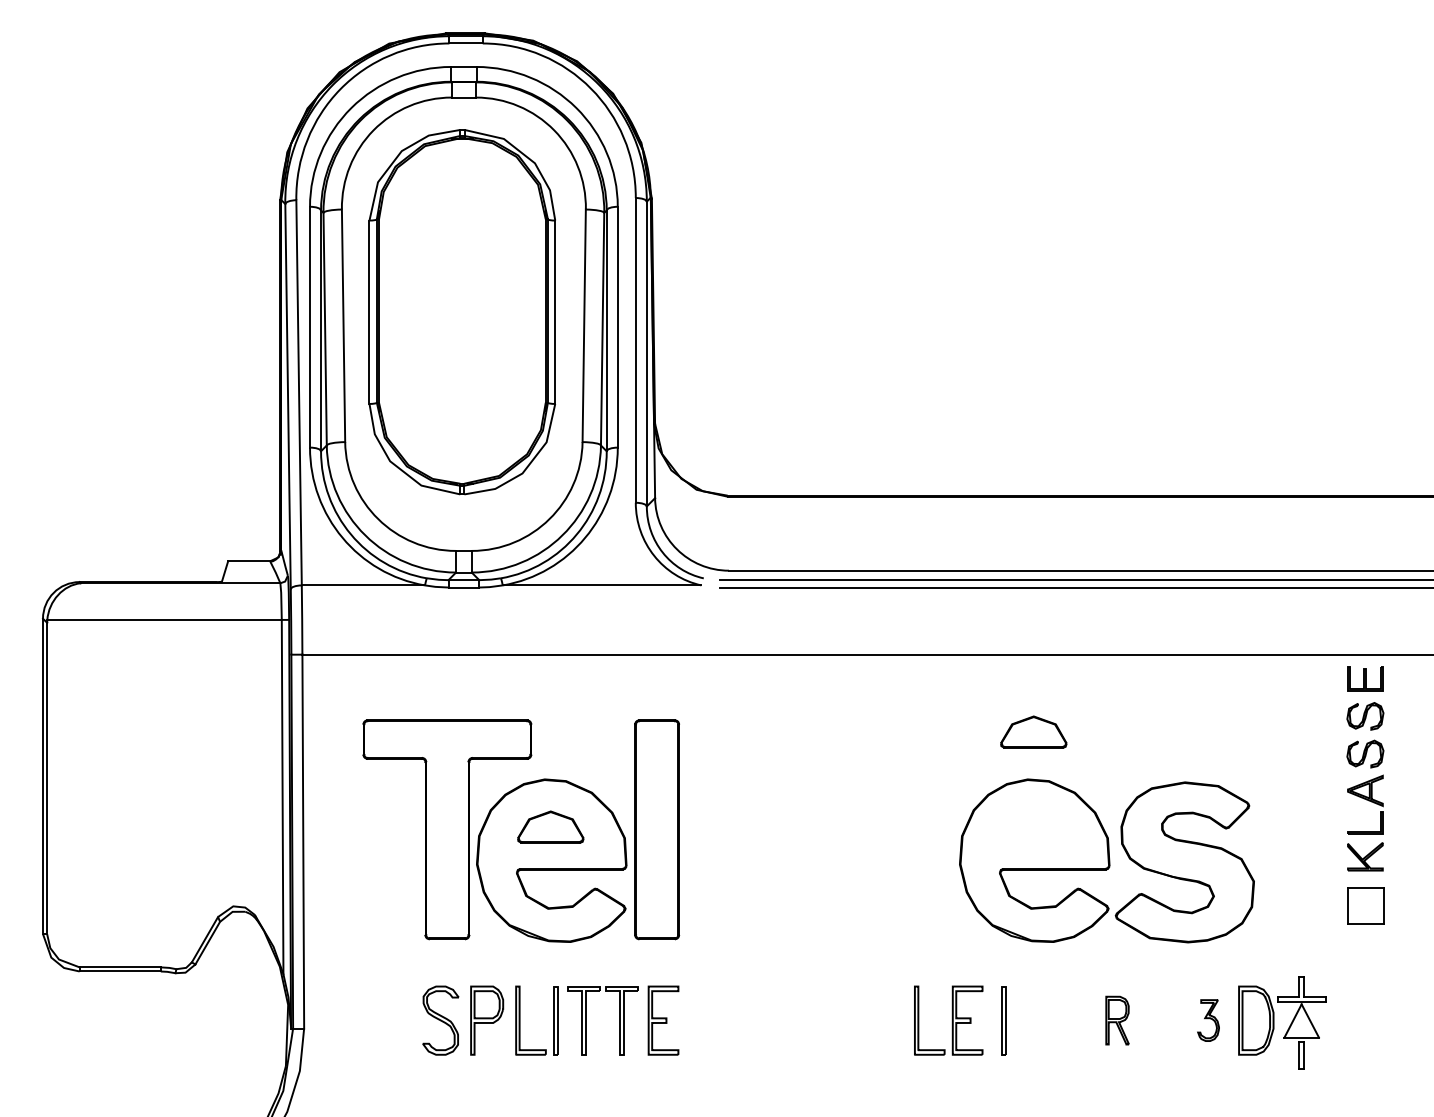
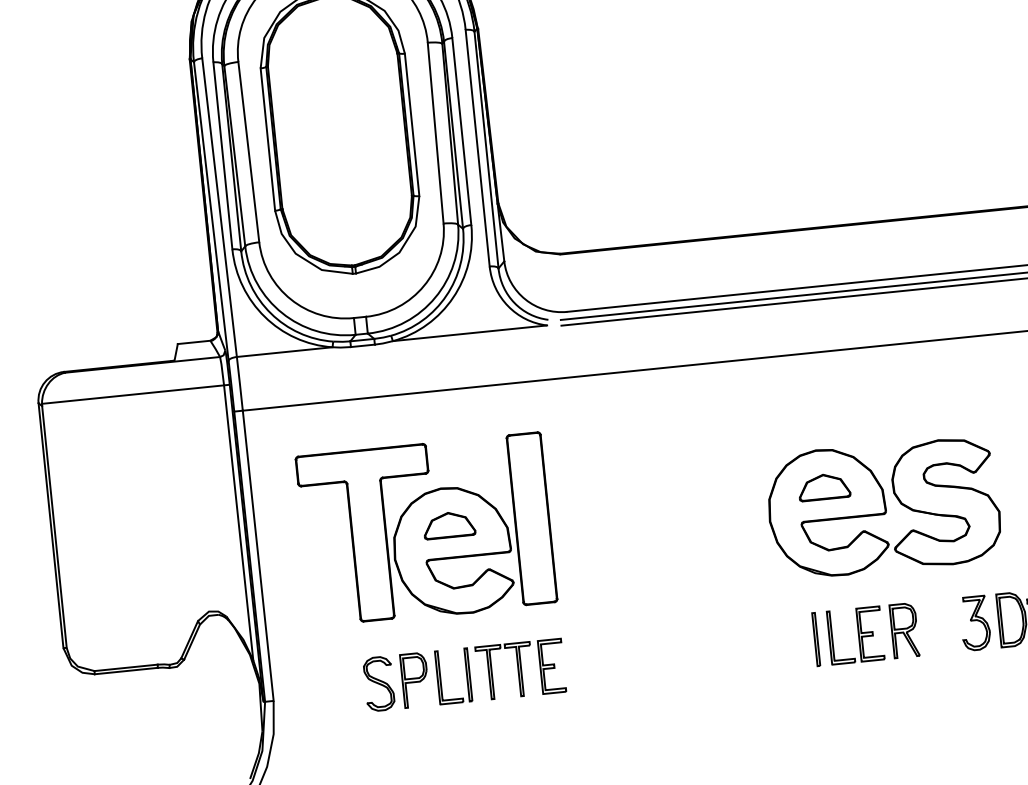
part: (1033, 731) -> (823, 486), moved
part: (948, 1020) -> (855, 635), moved
part: (1117, 1020) -> (904, 630), size x1.43
part: (1208, 1020) -> (975, 623), size x1.67

